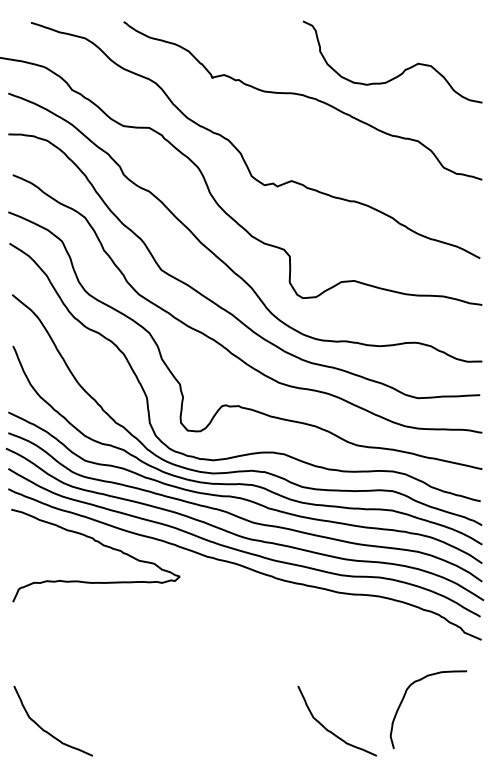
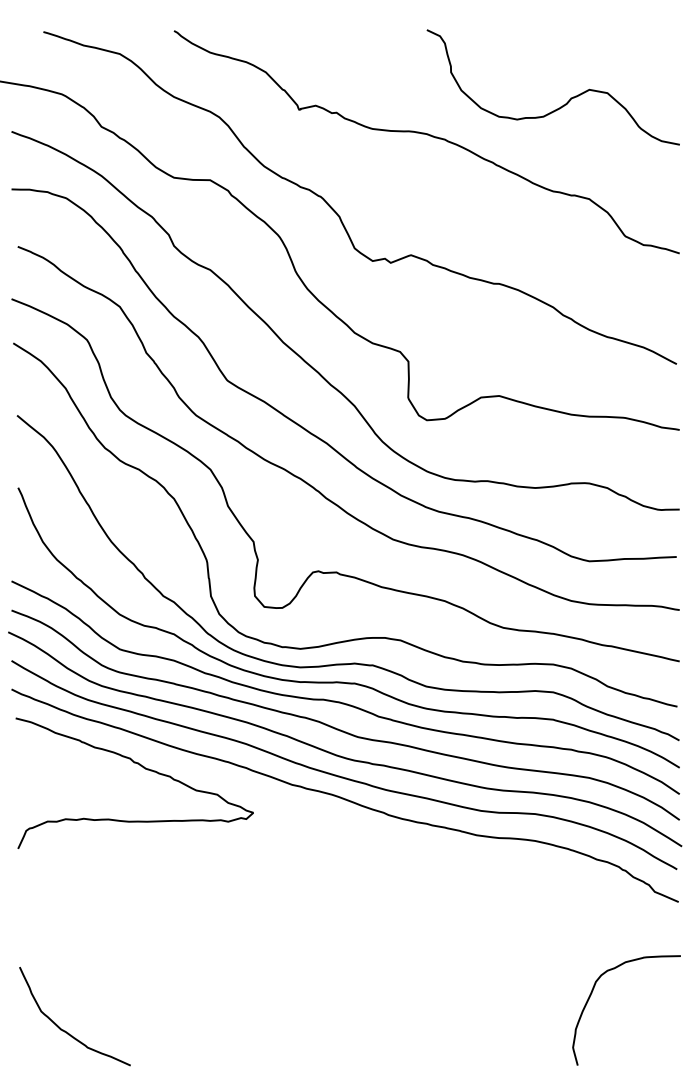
curve: (404, 698) -> (592, 994), moved
curve: (330, 730) -> (465, 1029), removed

